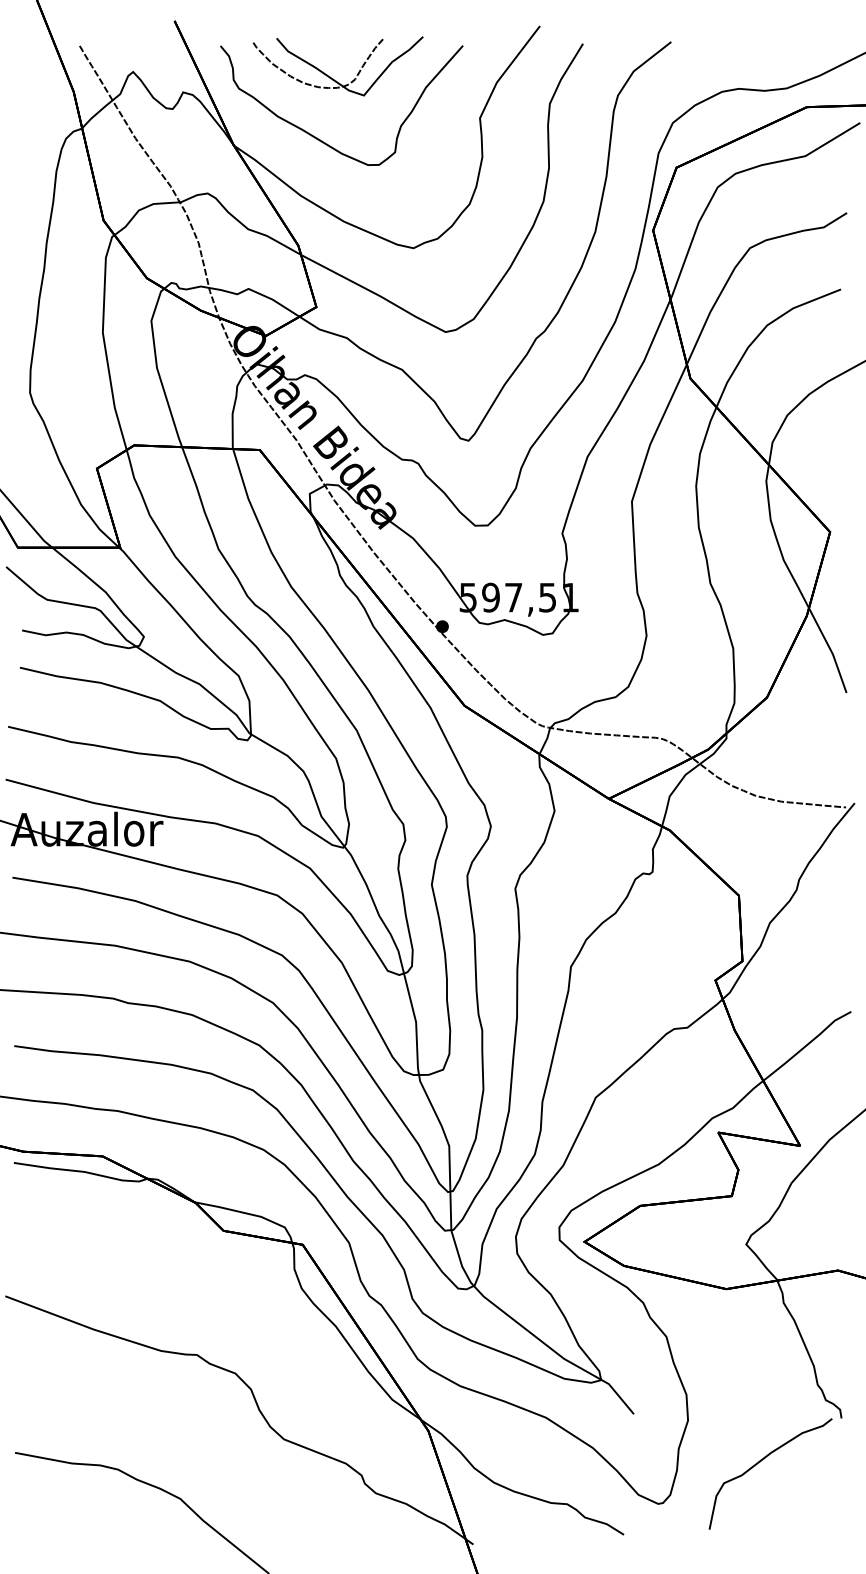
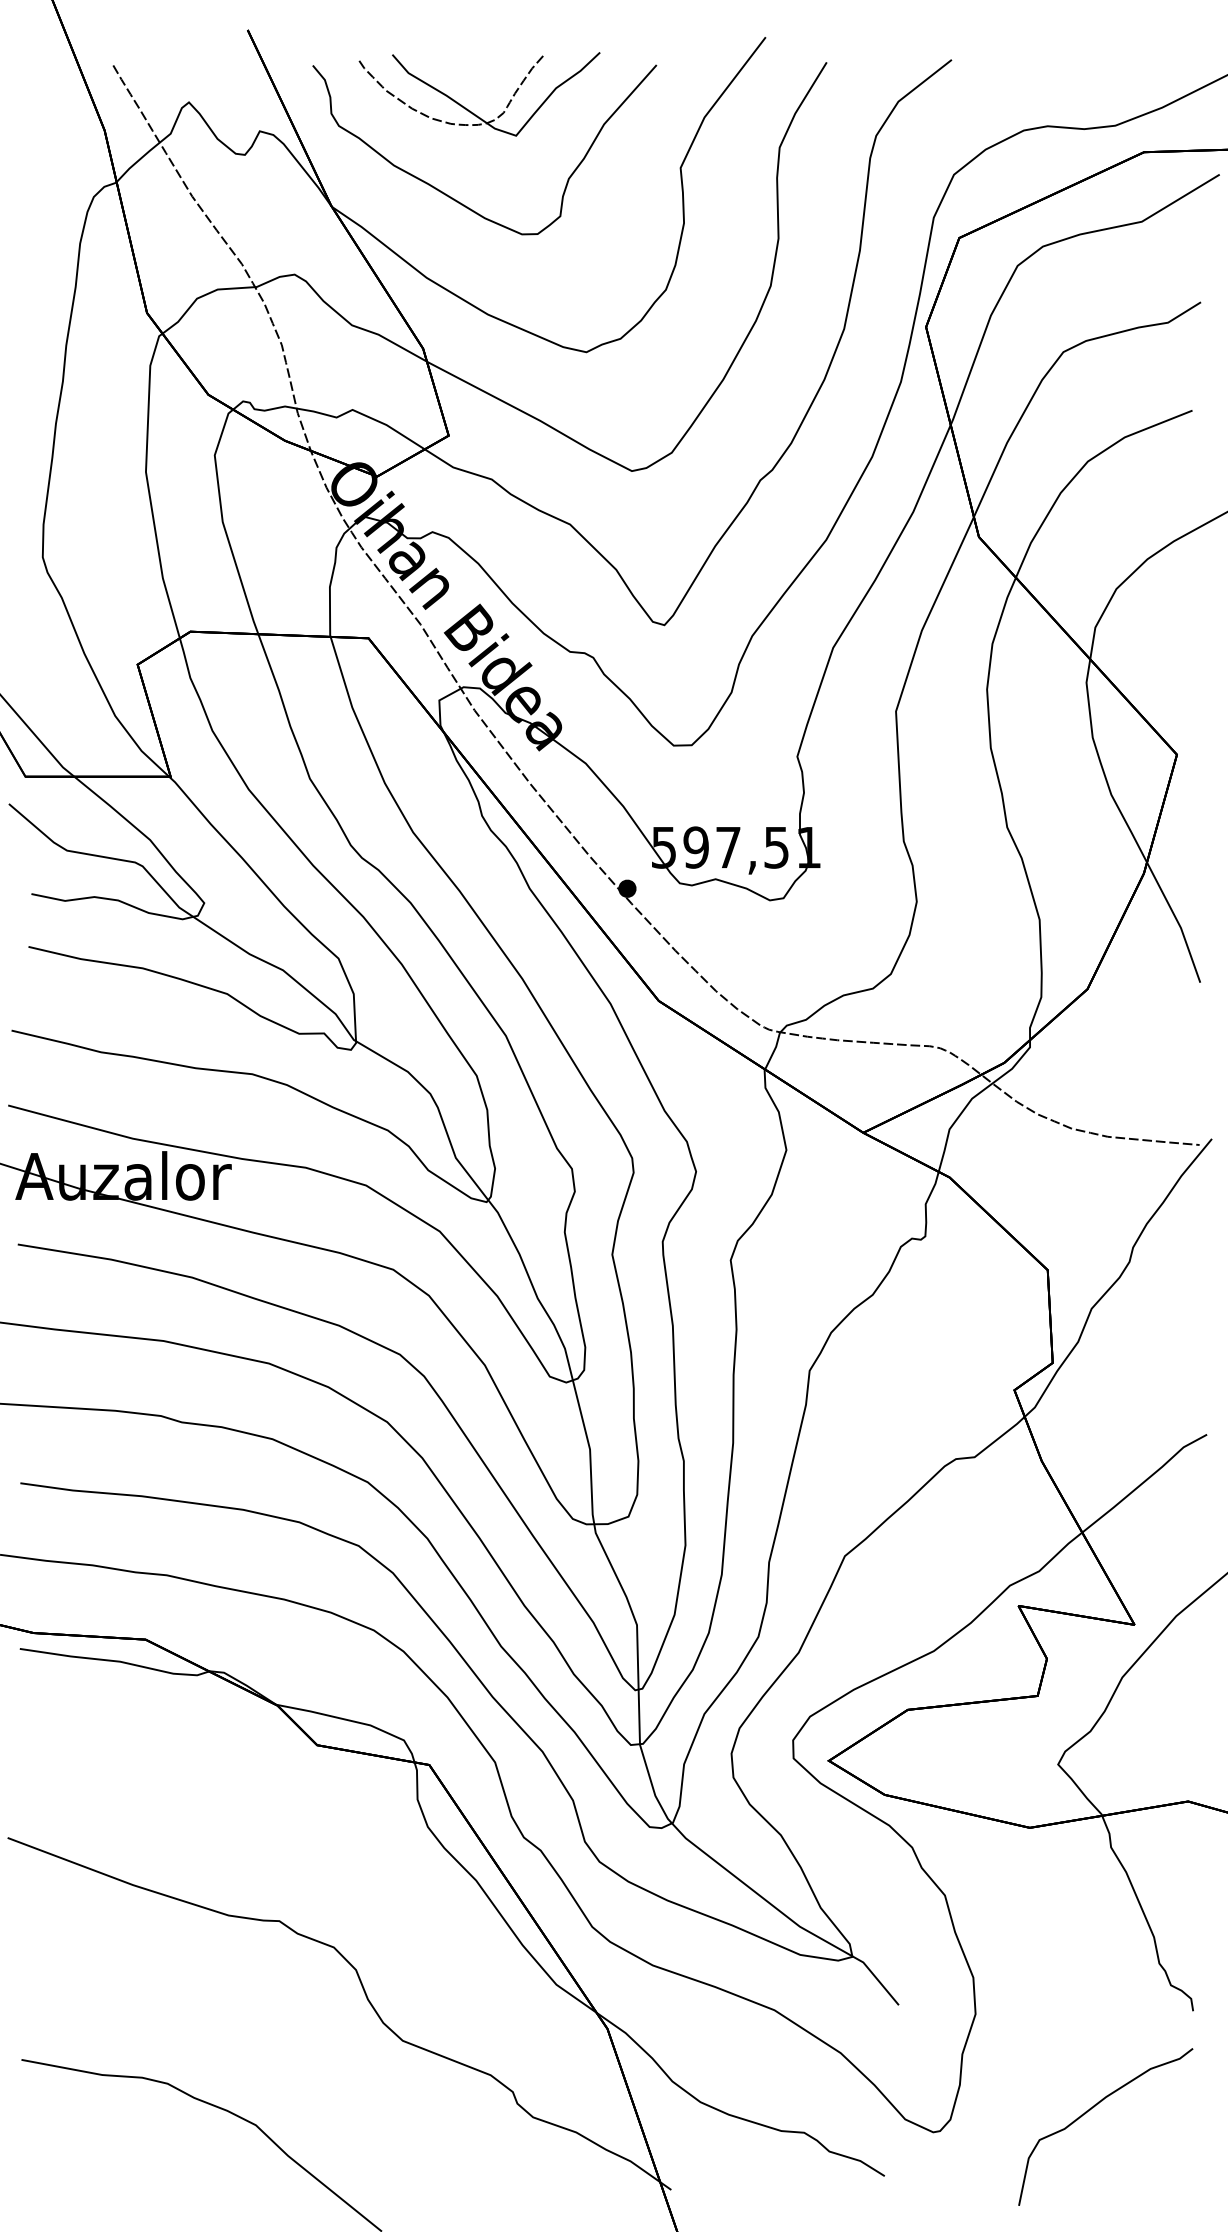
curve: (759, 1462) -> (1090, 2110), moved

